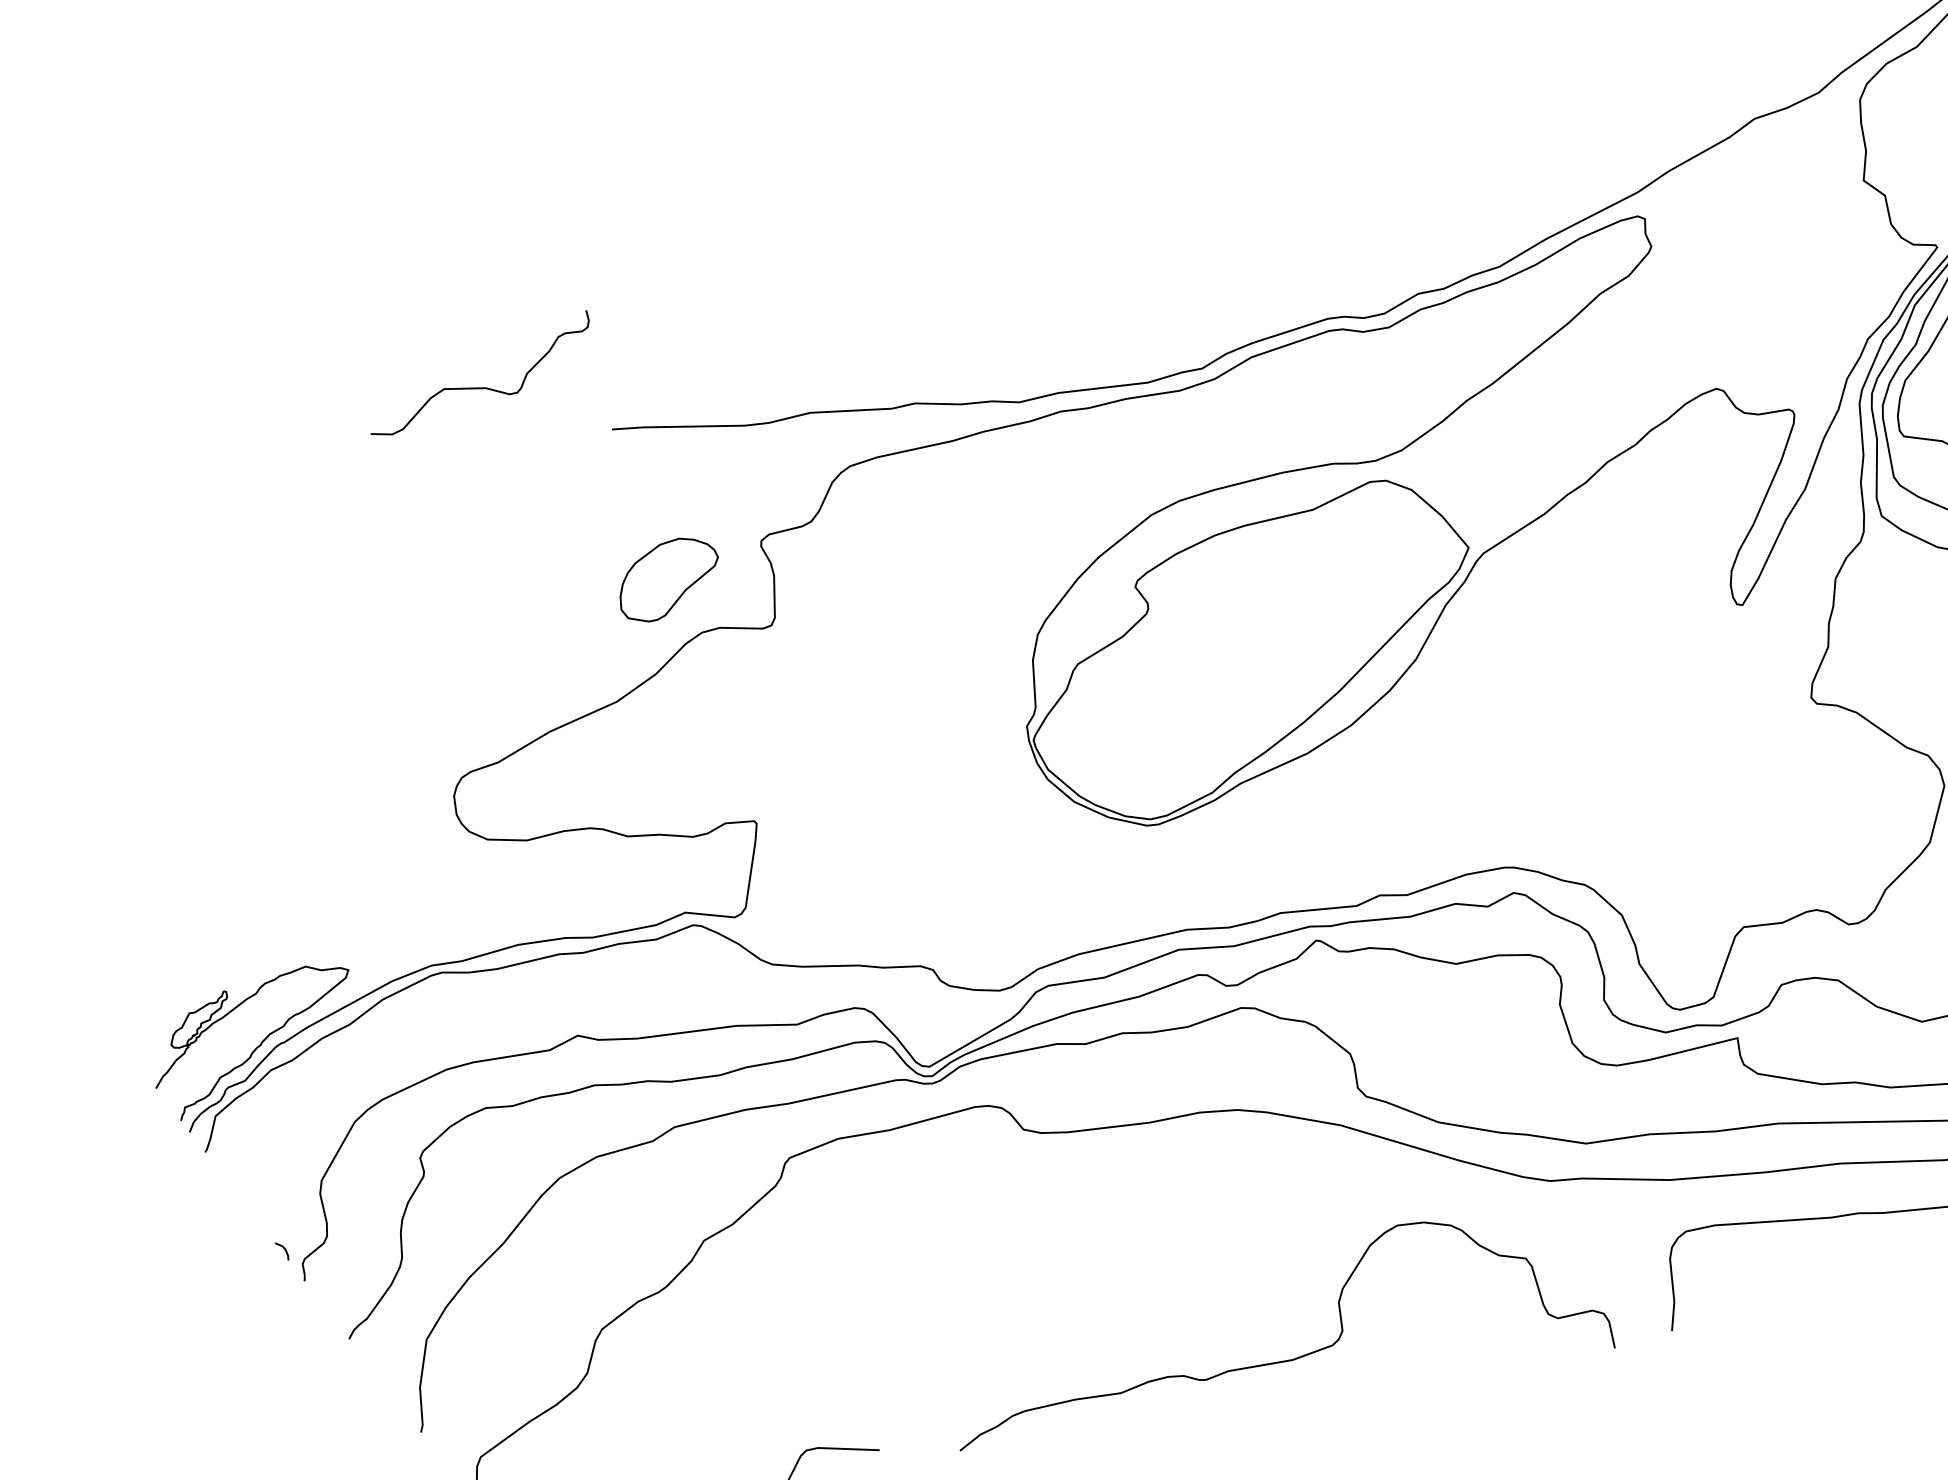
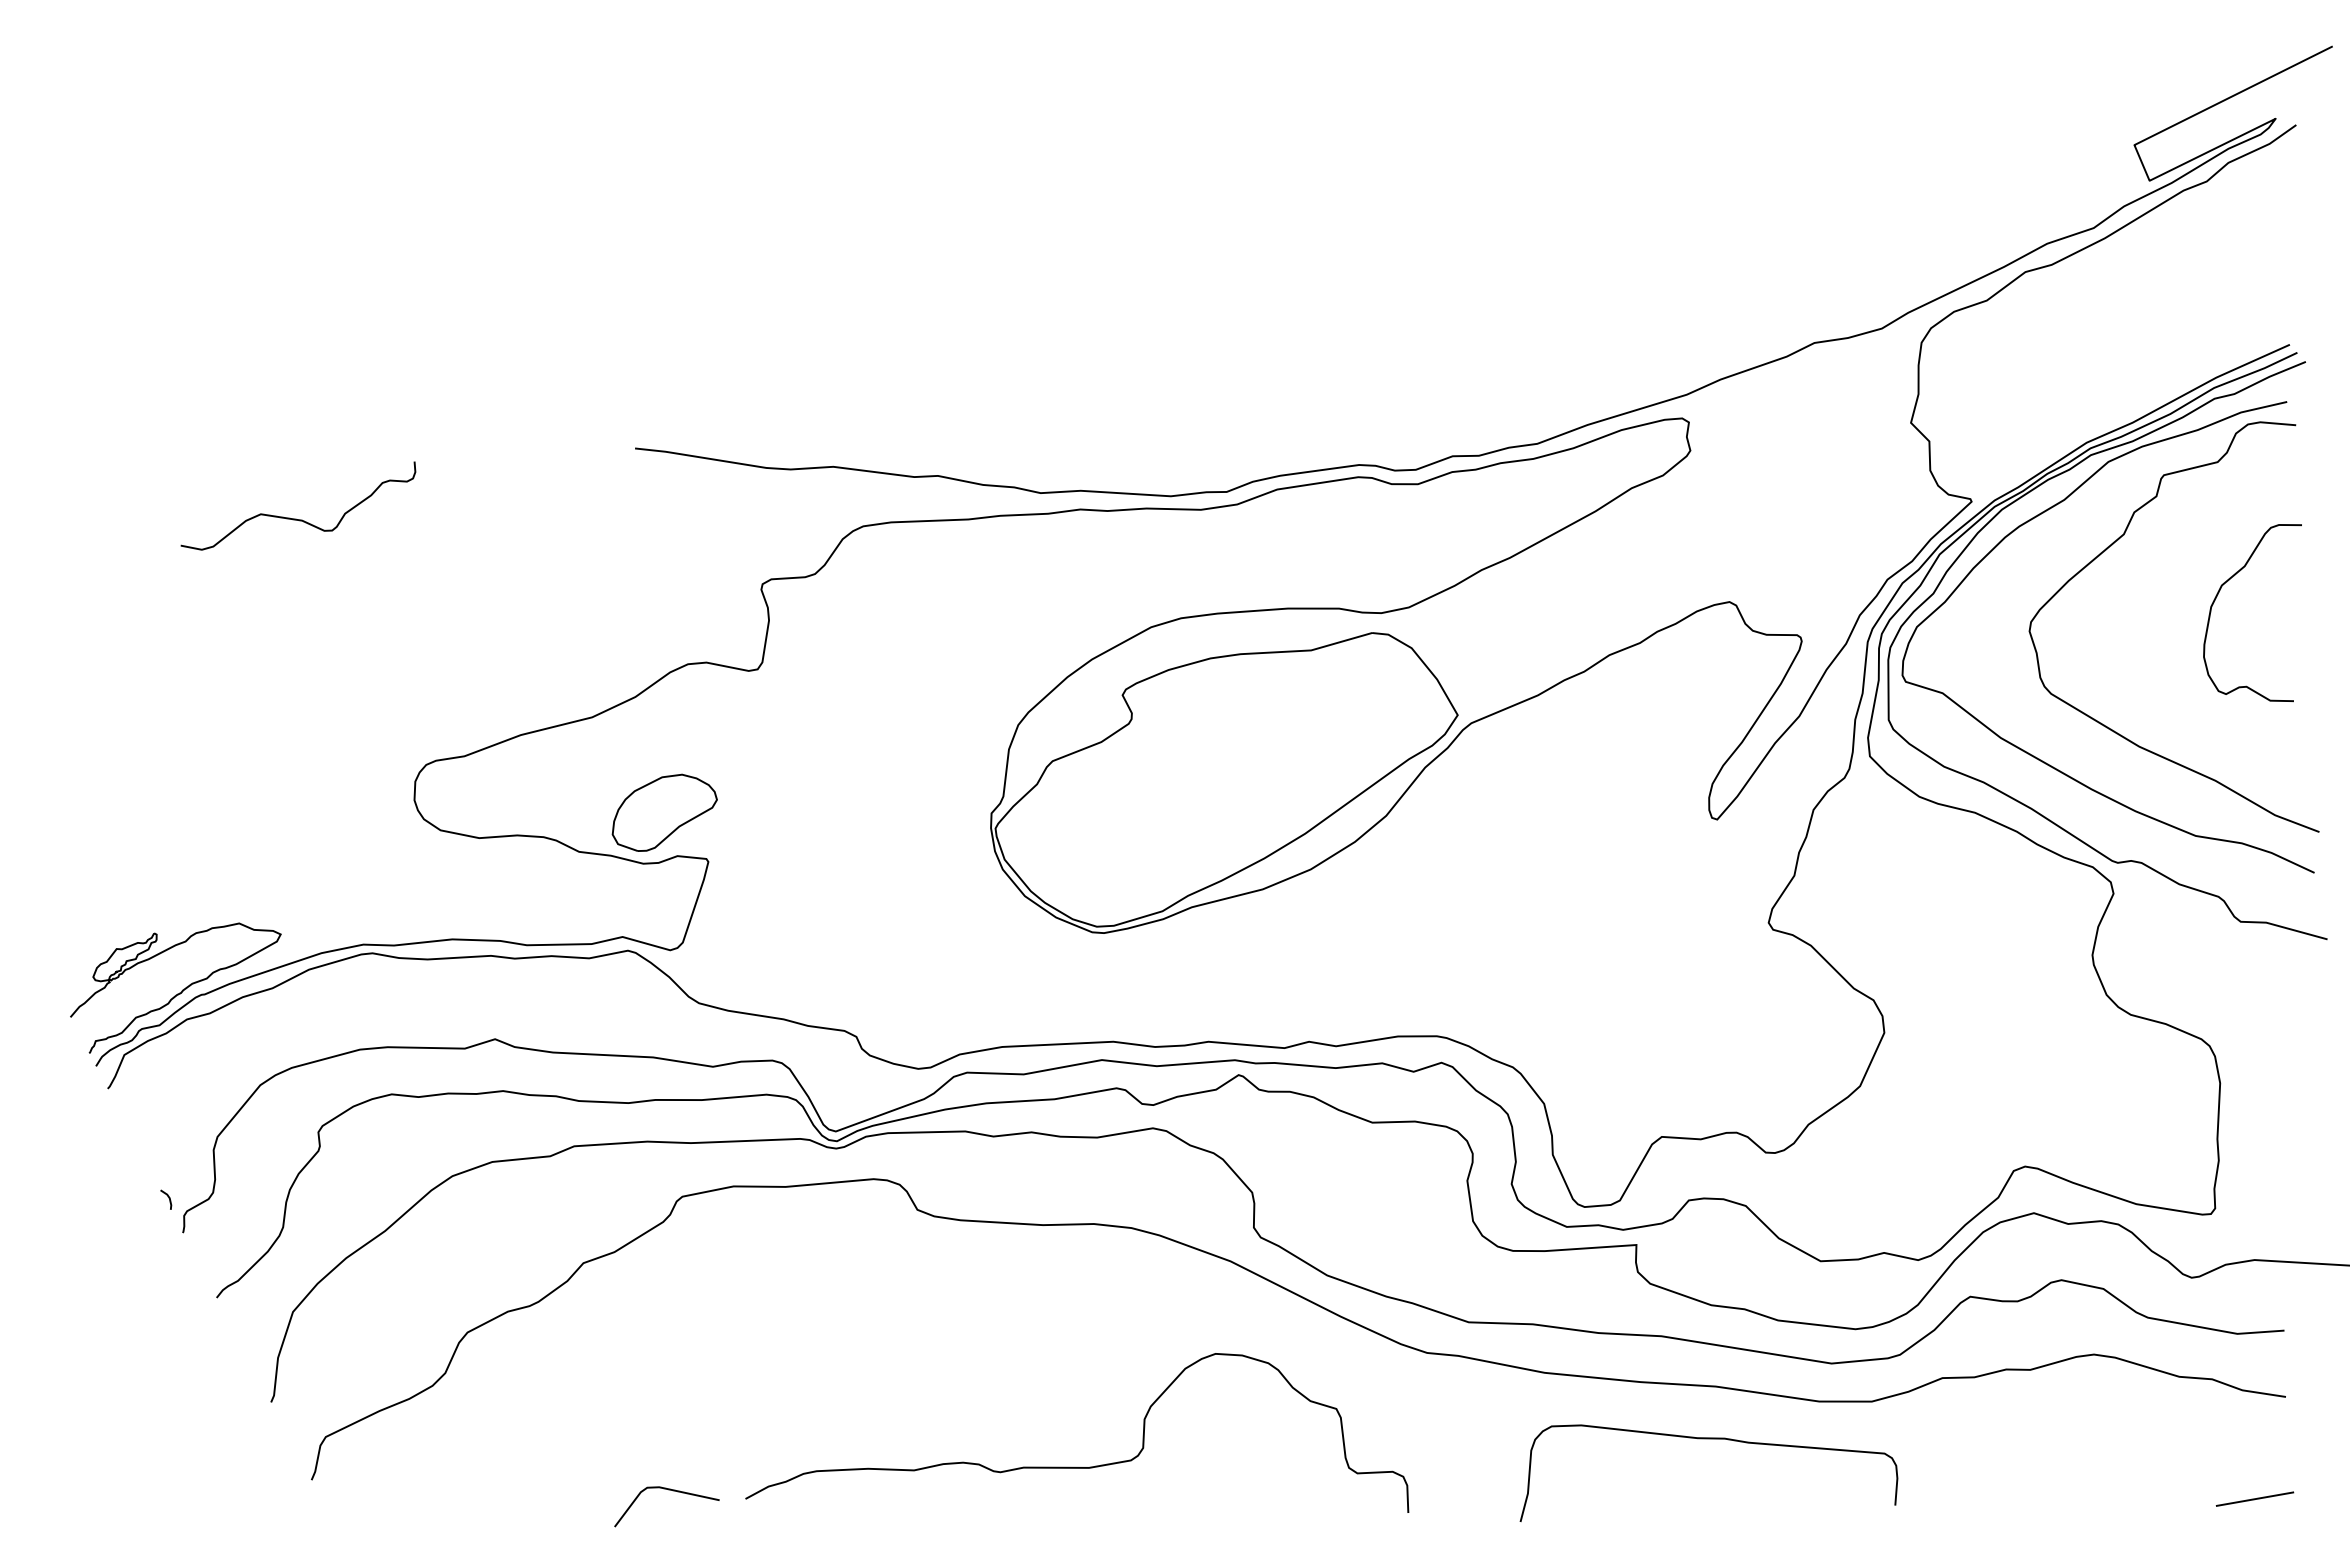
curve: (479, 387) -> (296, 518), moved
part: (668, 578) -> (664, 812), moved
curve: (1278, 1361) -> (1074, 1466), moved

